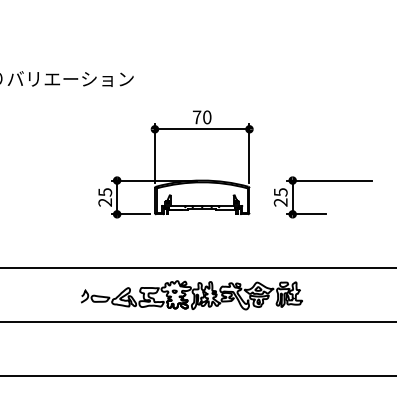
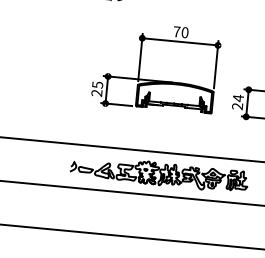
text: (280, 191) -> (238, 97), 25 -> 24

